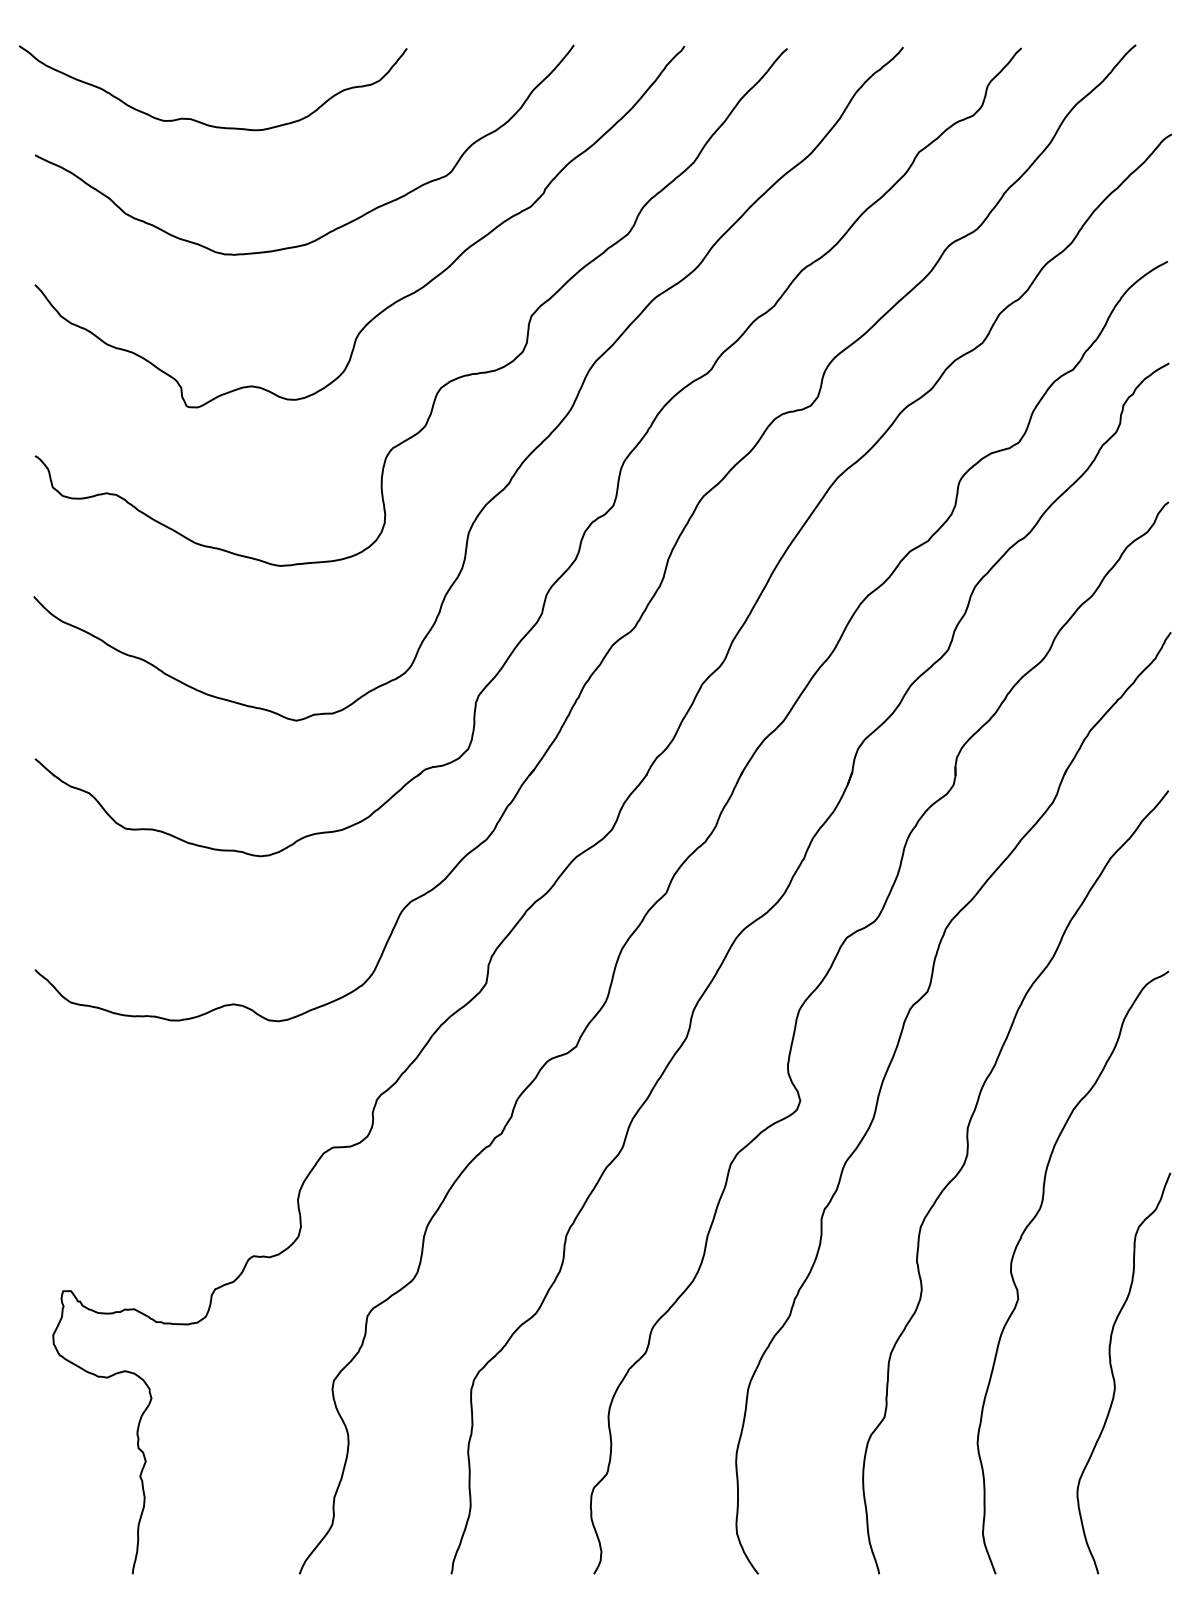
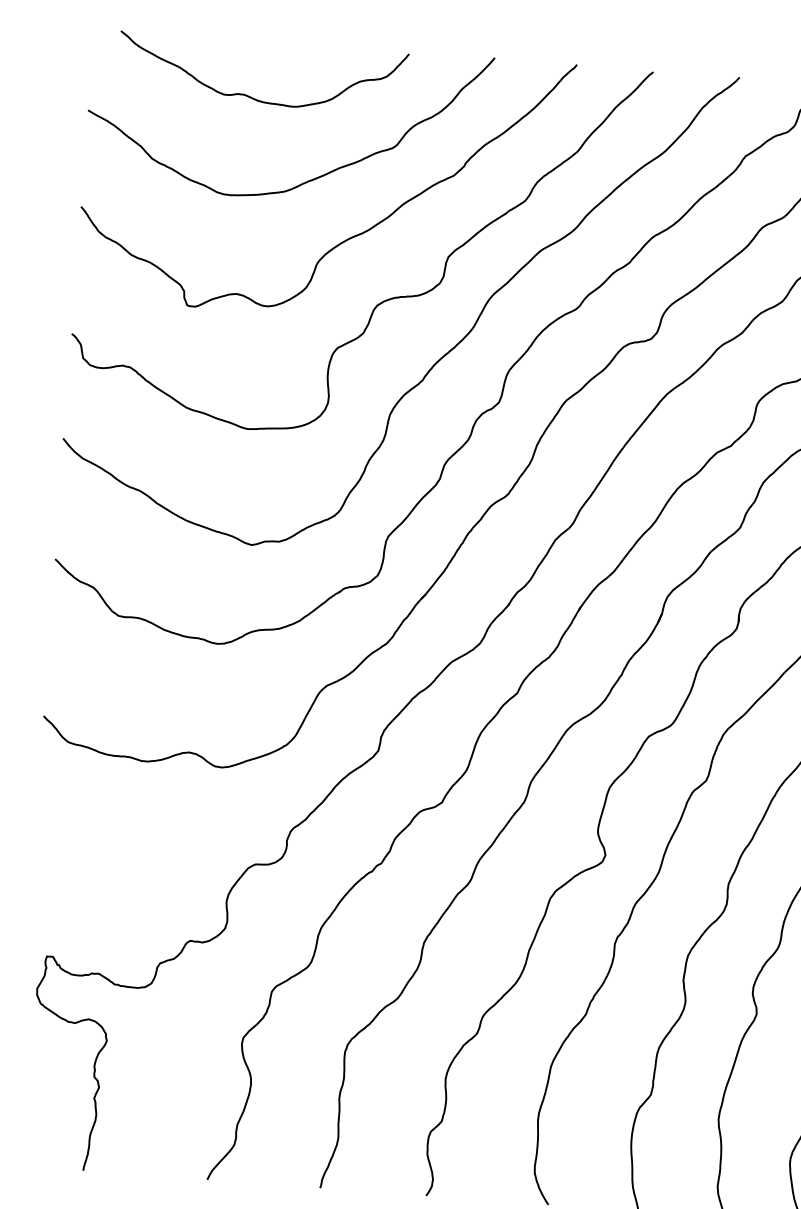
curve: (198, 120) -> (250, 96), moved

